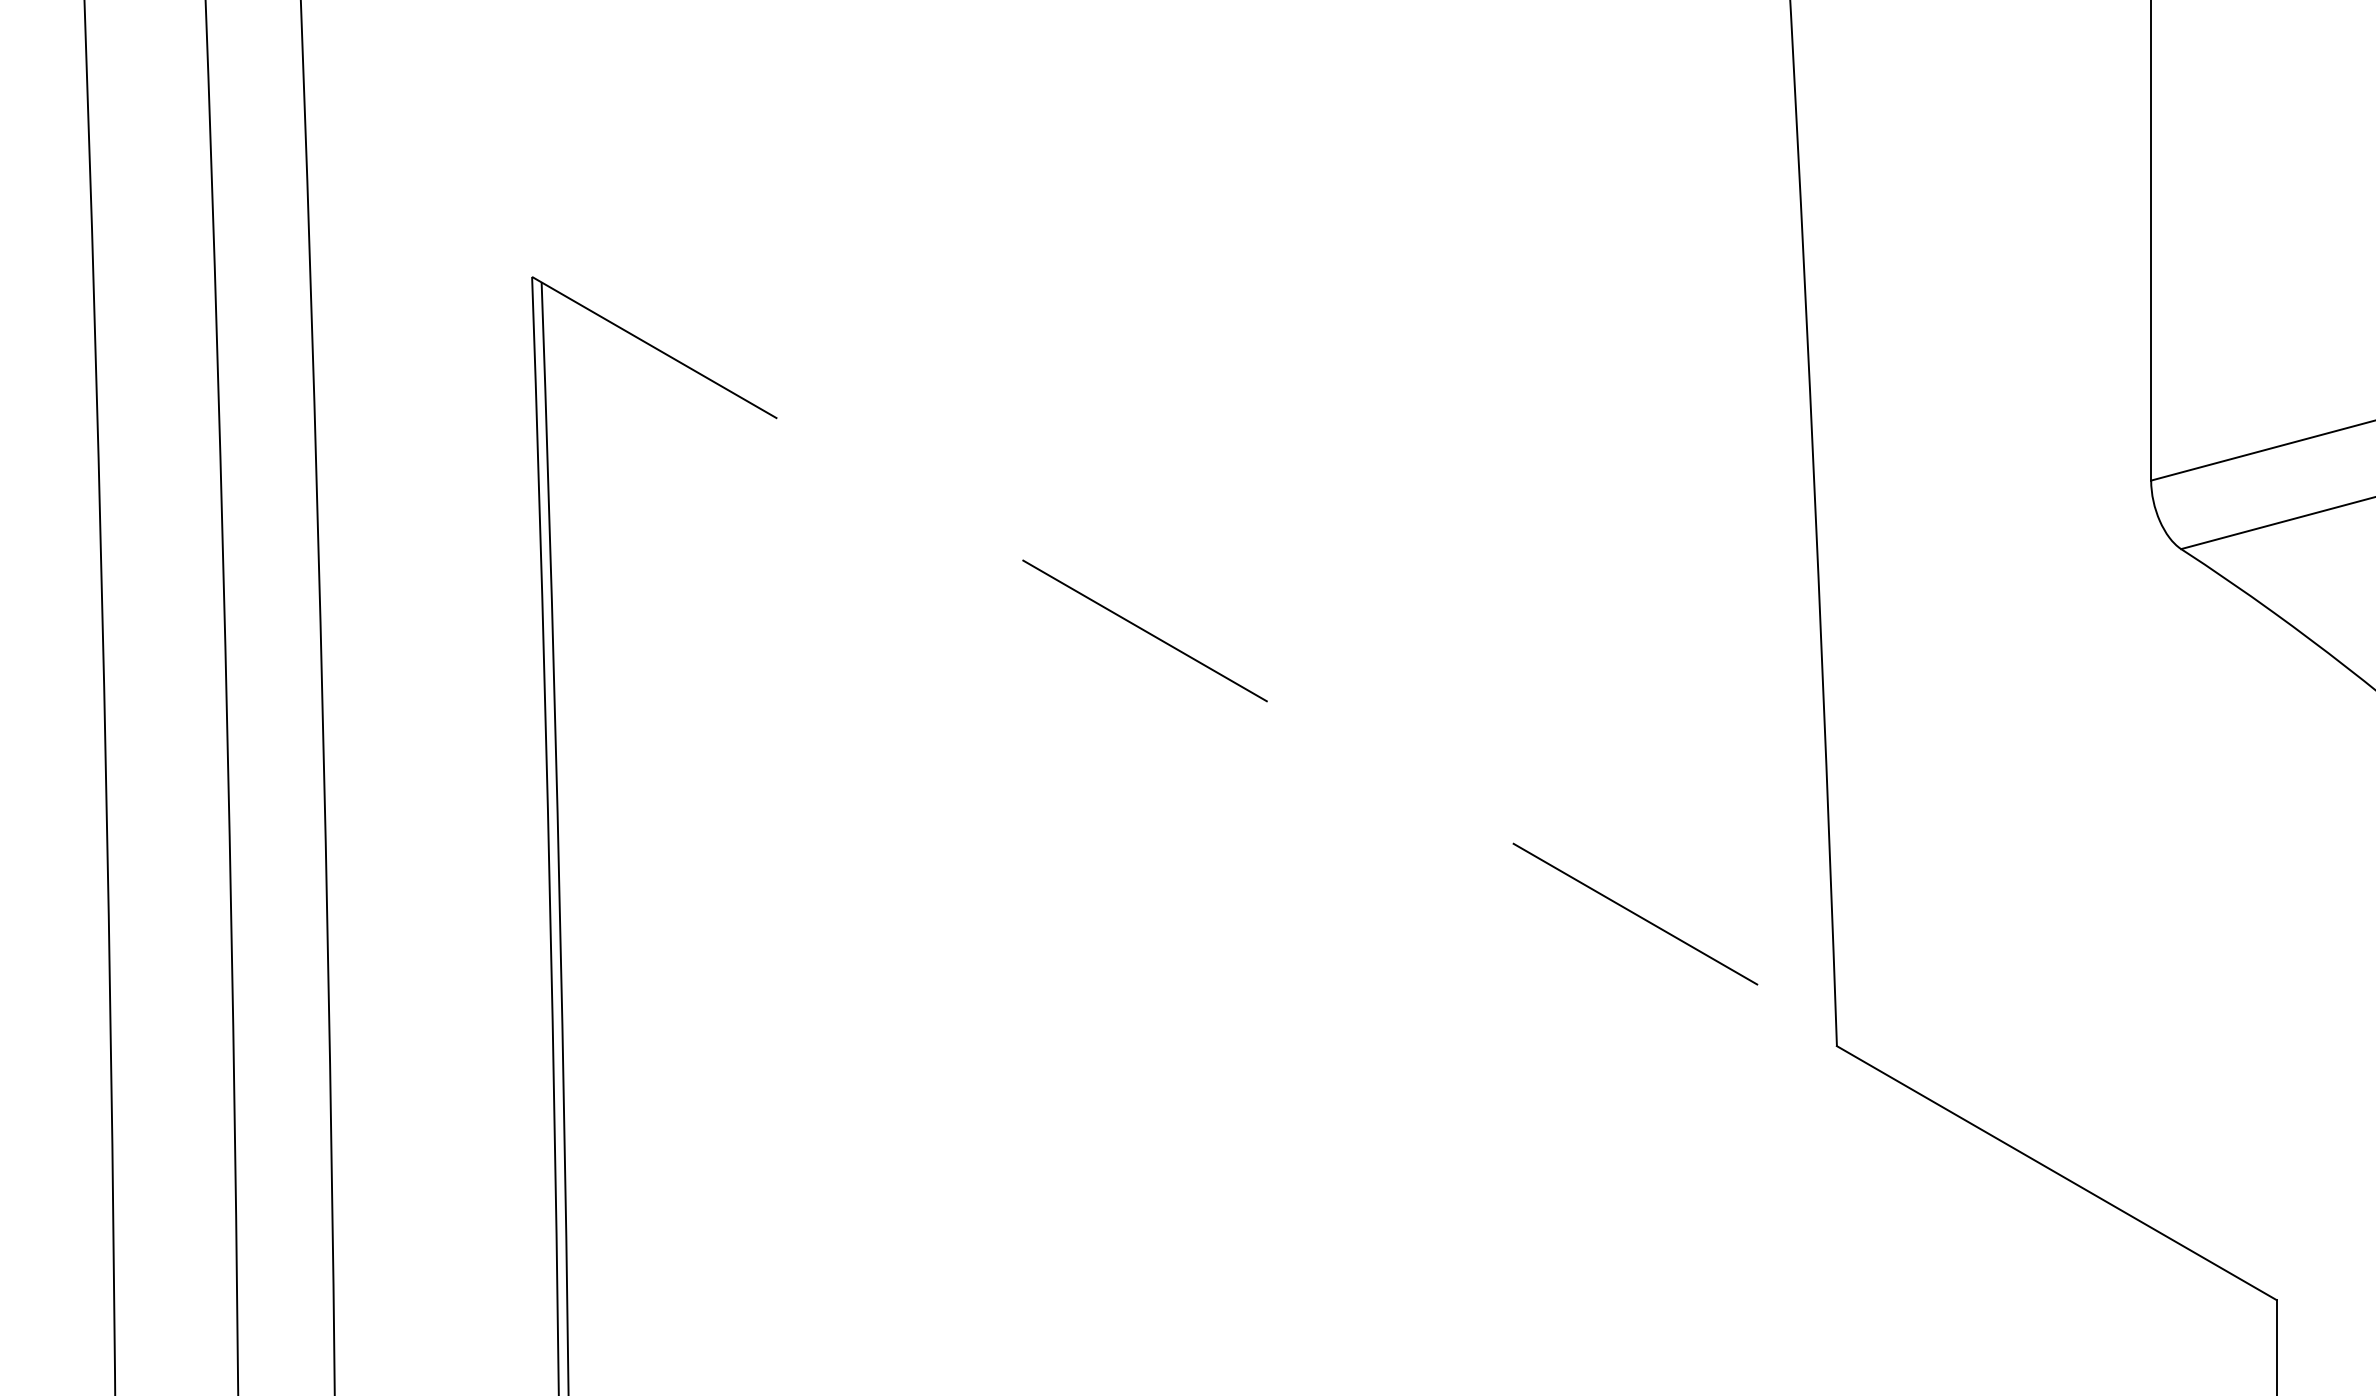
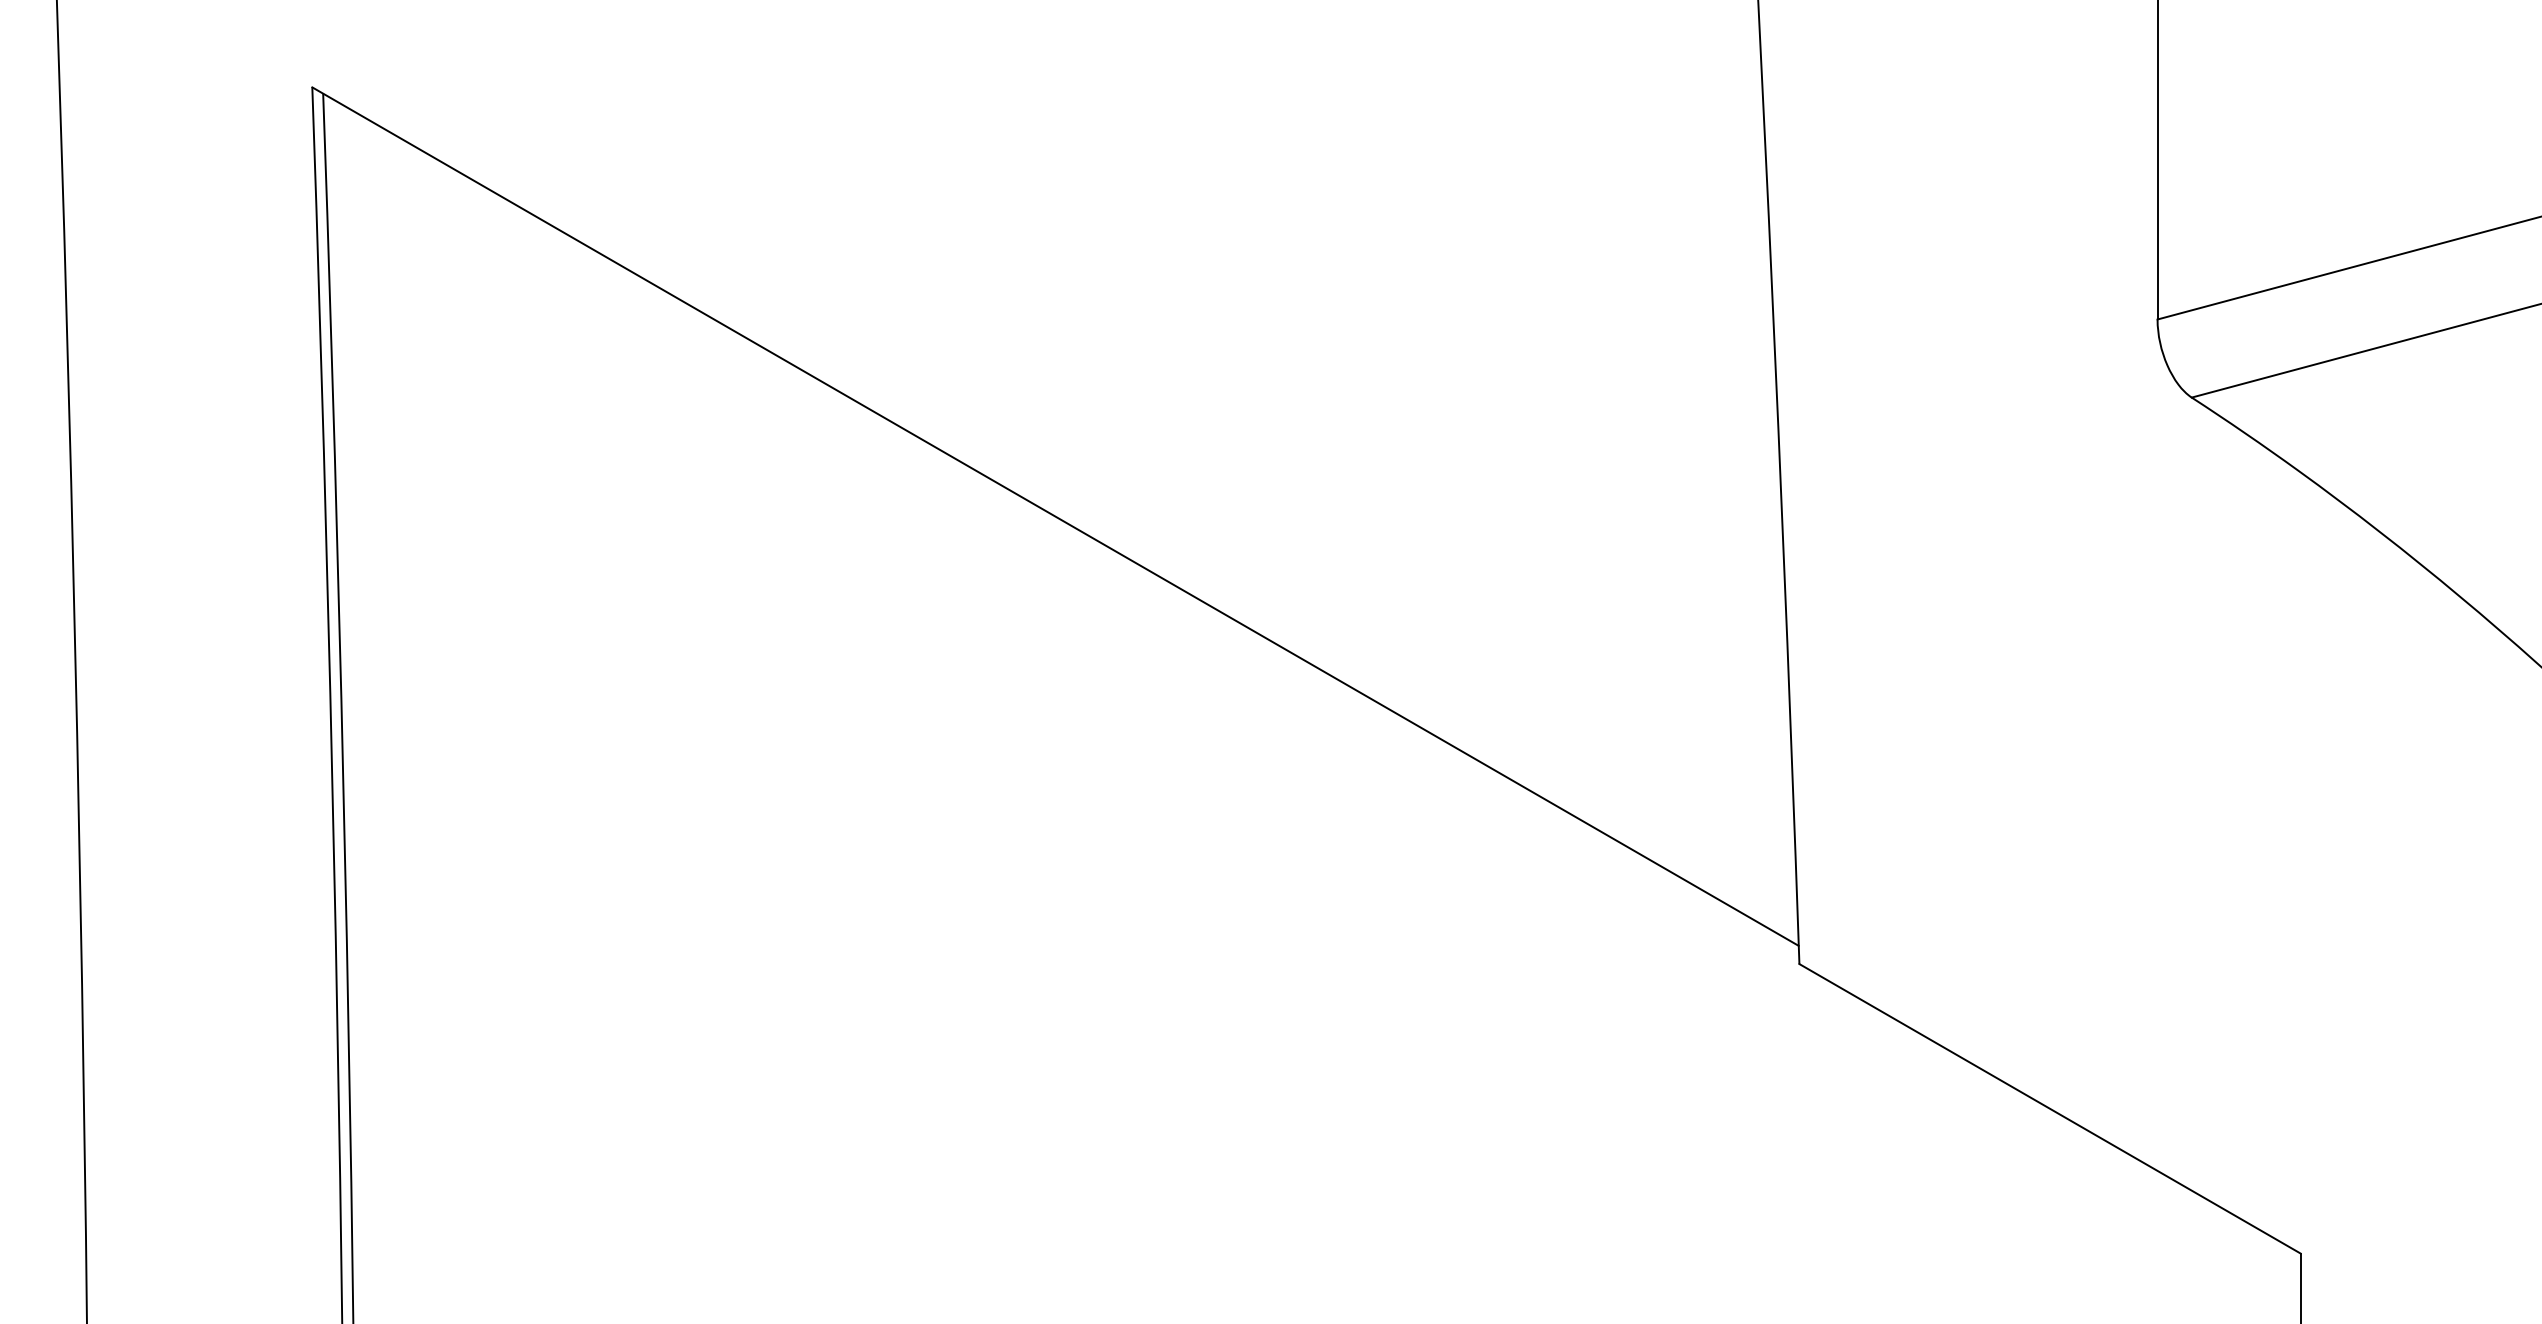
line: (1184, 653) -> (1055, 516), dashed -> solid

